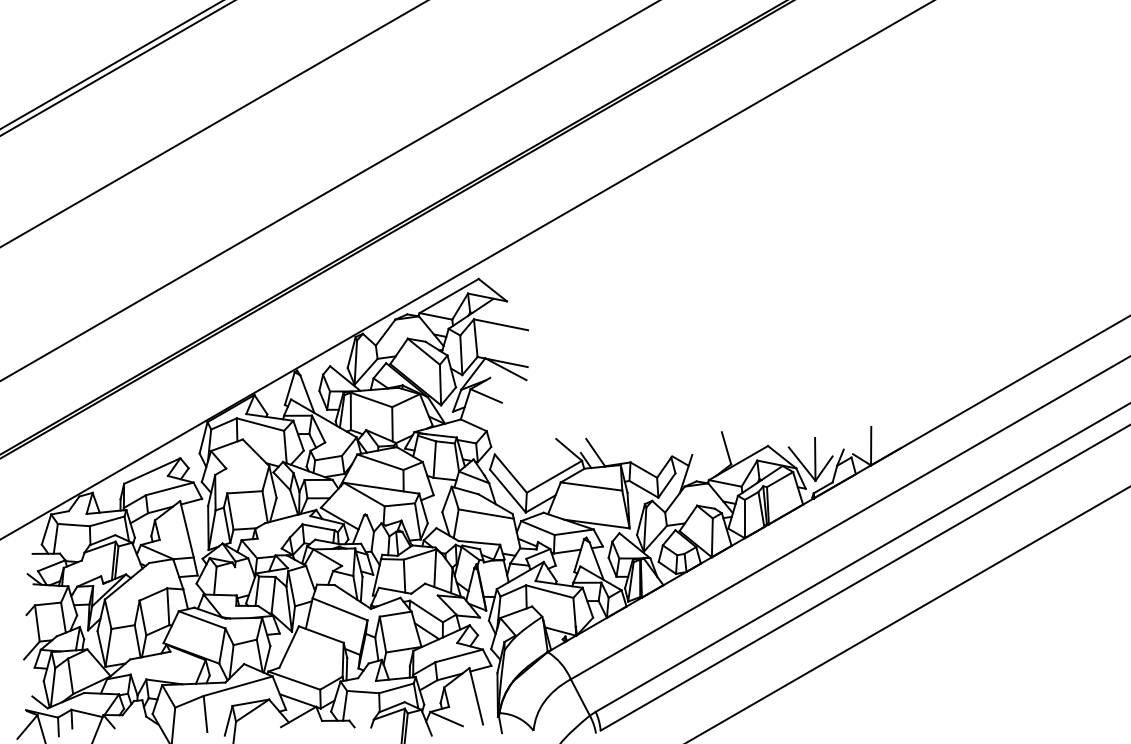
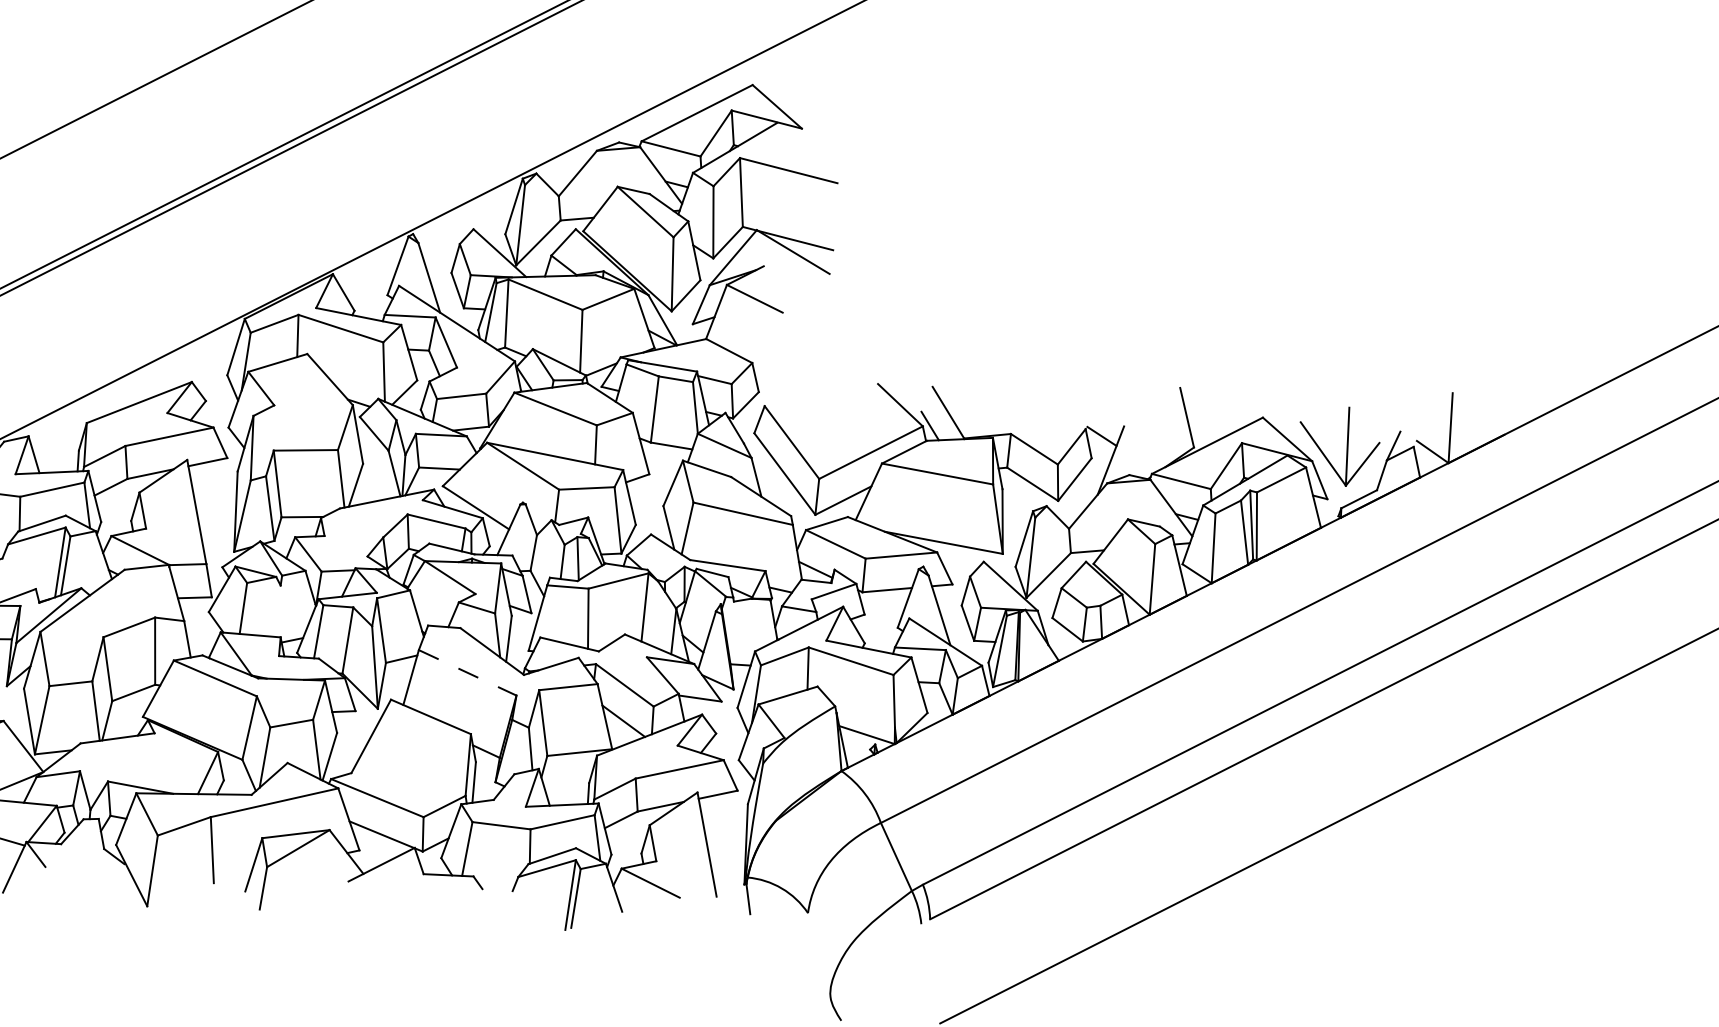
line: (340, 609) -> (468, 673), solid -> dashed

